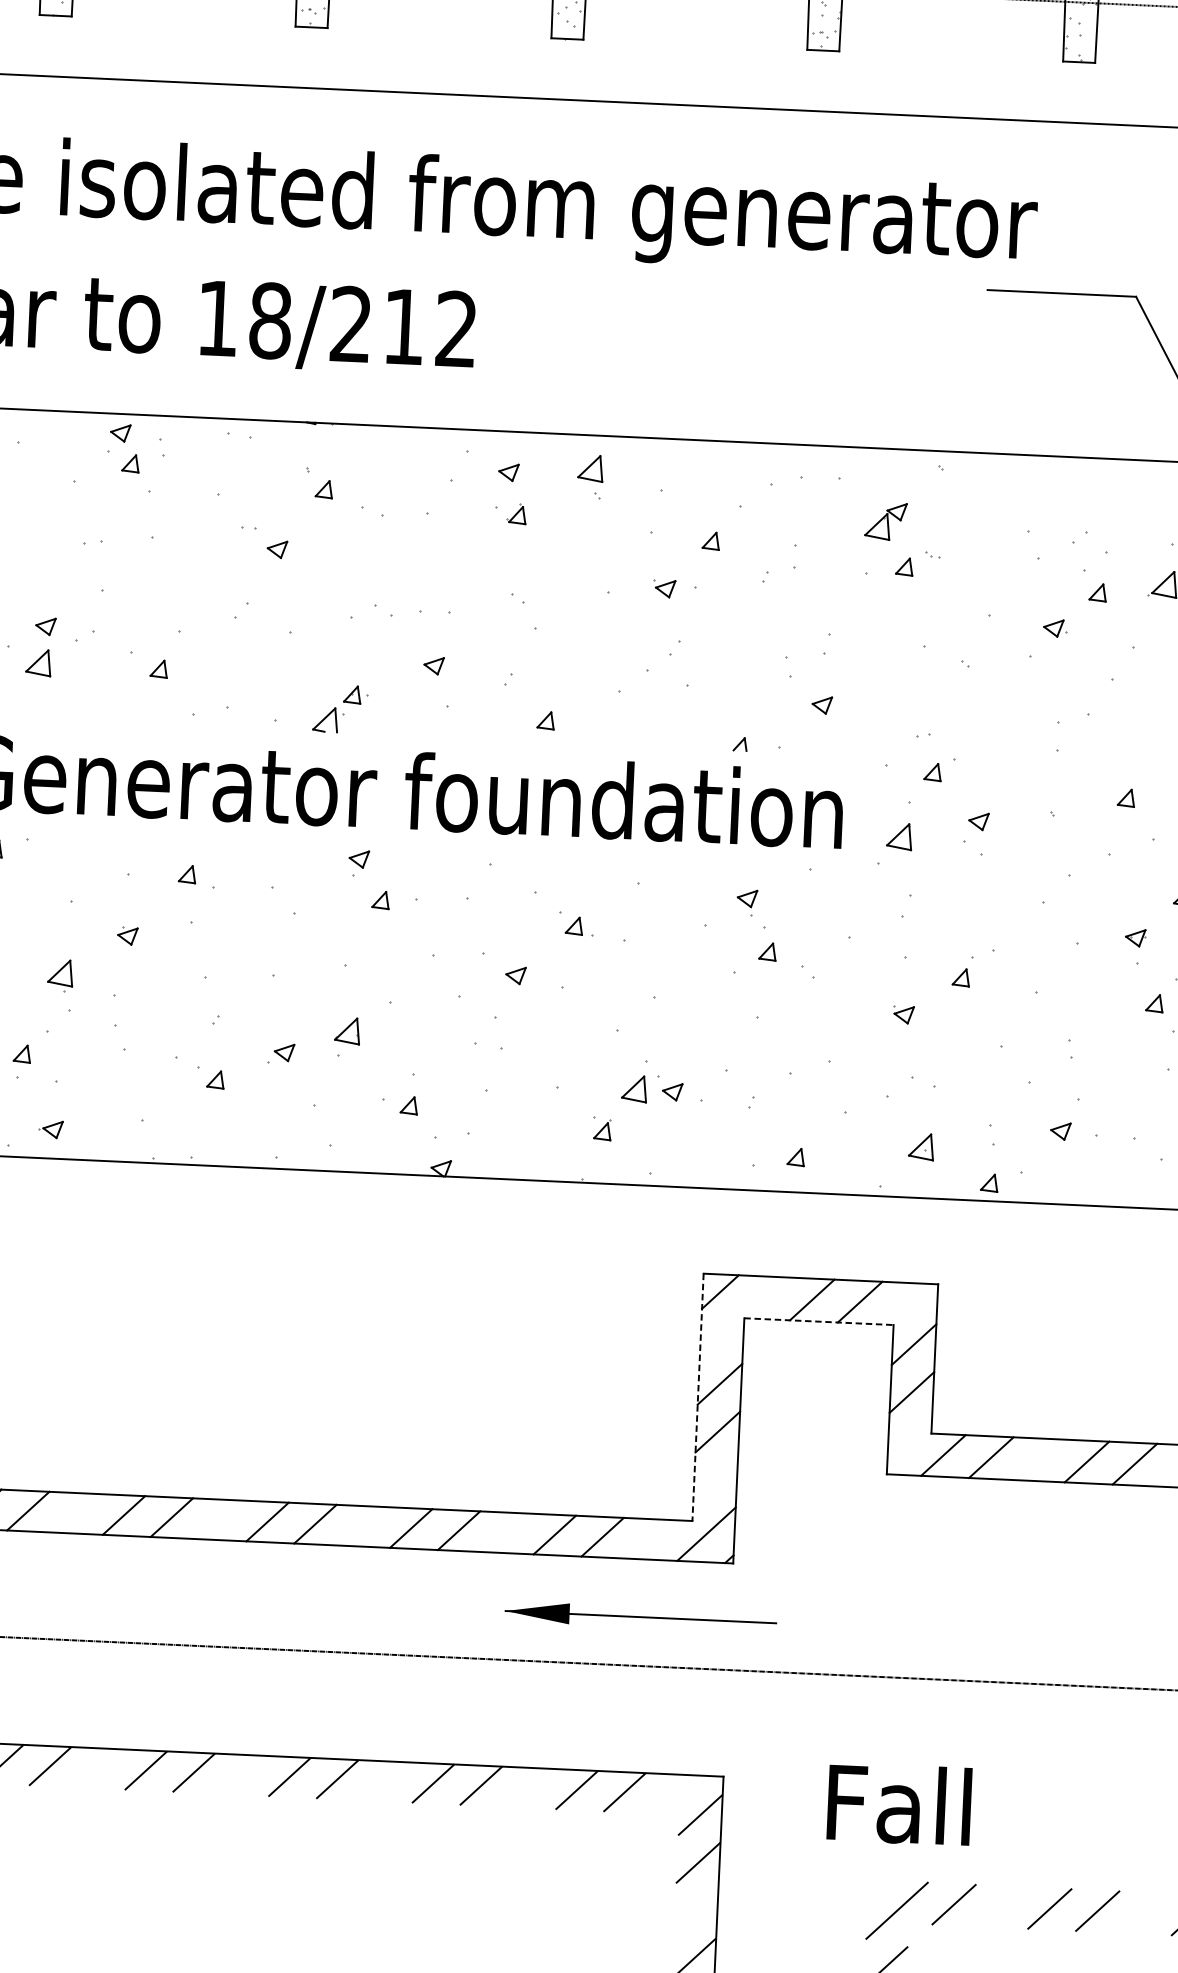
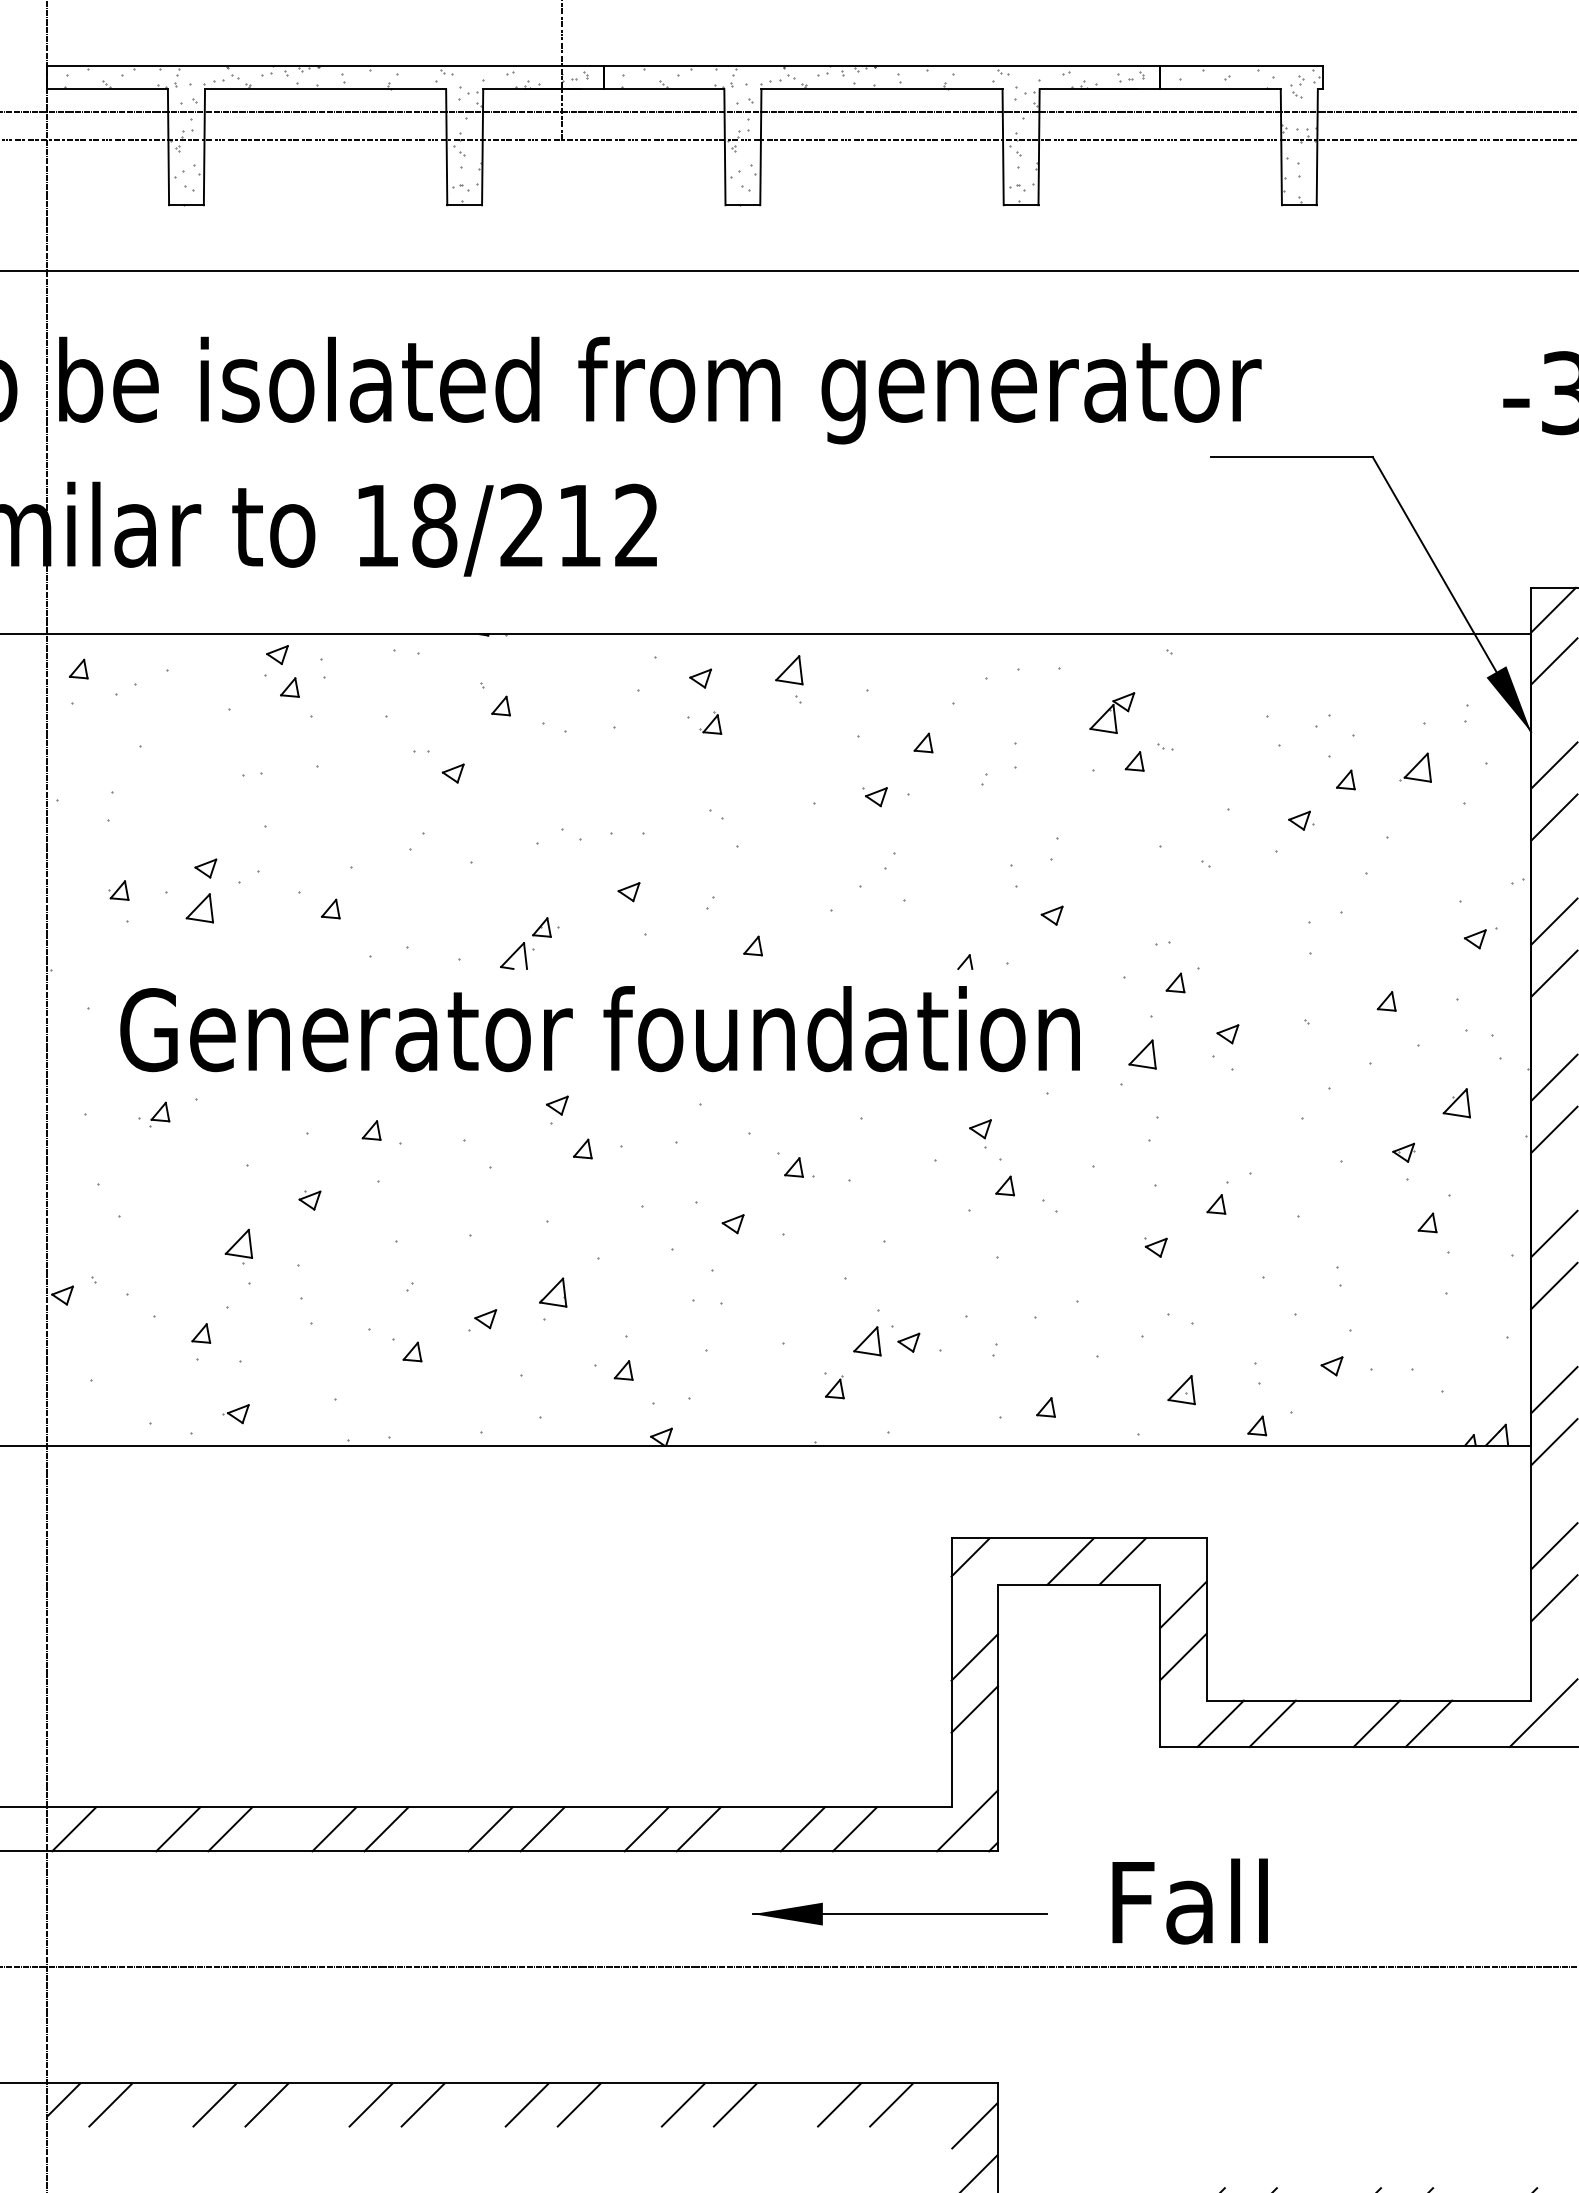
line: (819, 1321) -> (1079, 1584), dashed -> solid
line: (697, 1397) -> (951, 1673), dashed -> solid
text: (898, 1804) -> (1189, 1901), moved

